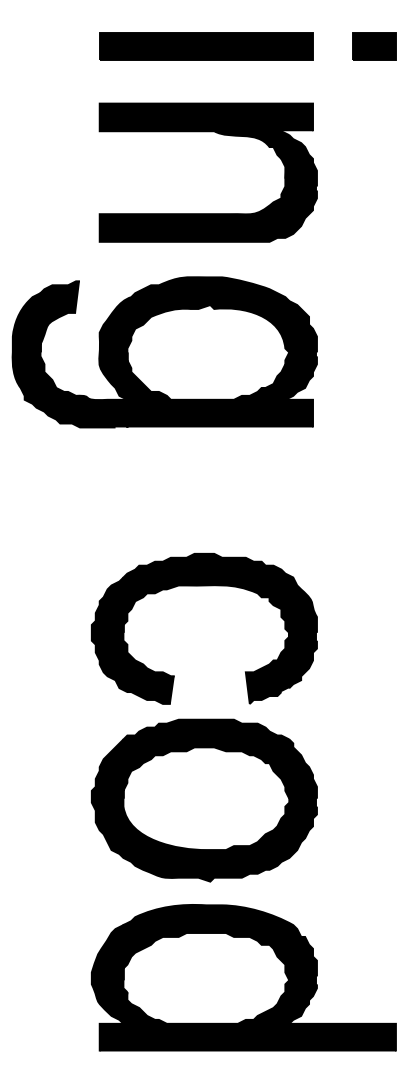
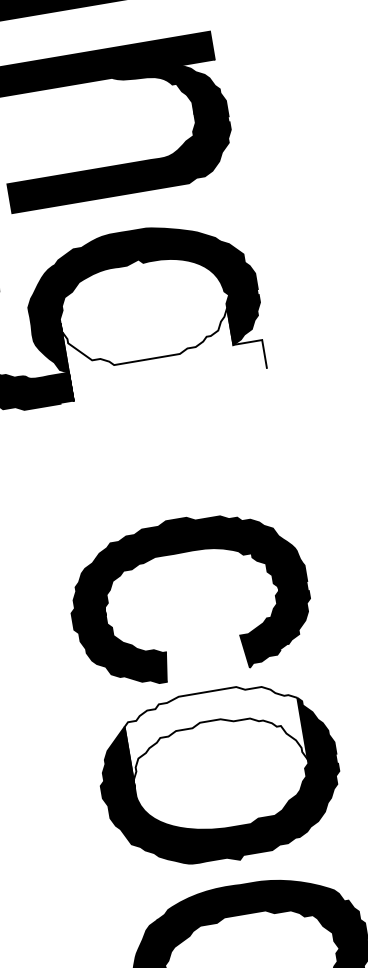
fill: (220, 389) -> (164, 345), removed
fill: (206, 758) -> (214, 732), removed

